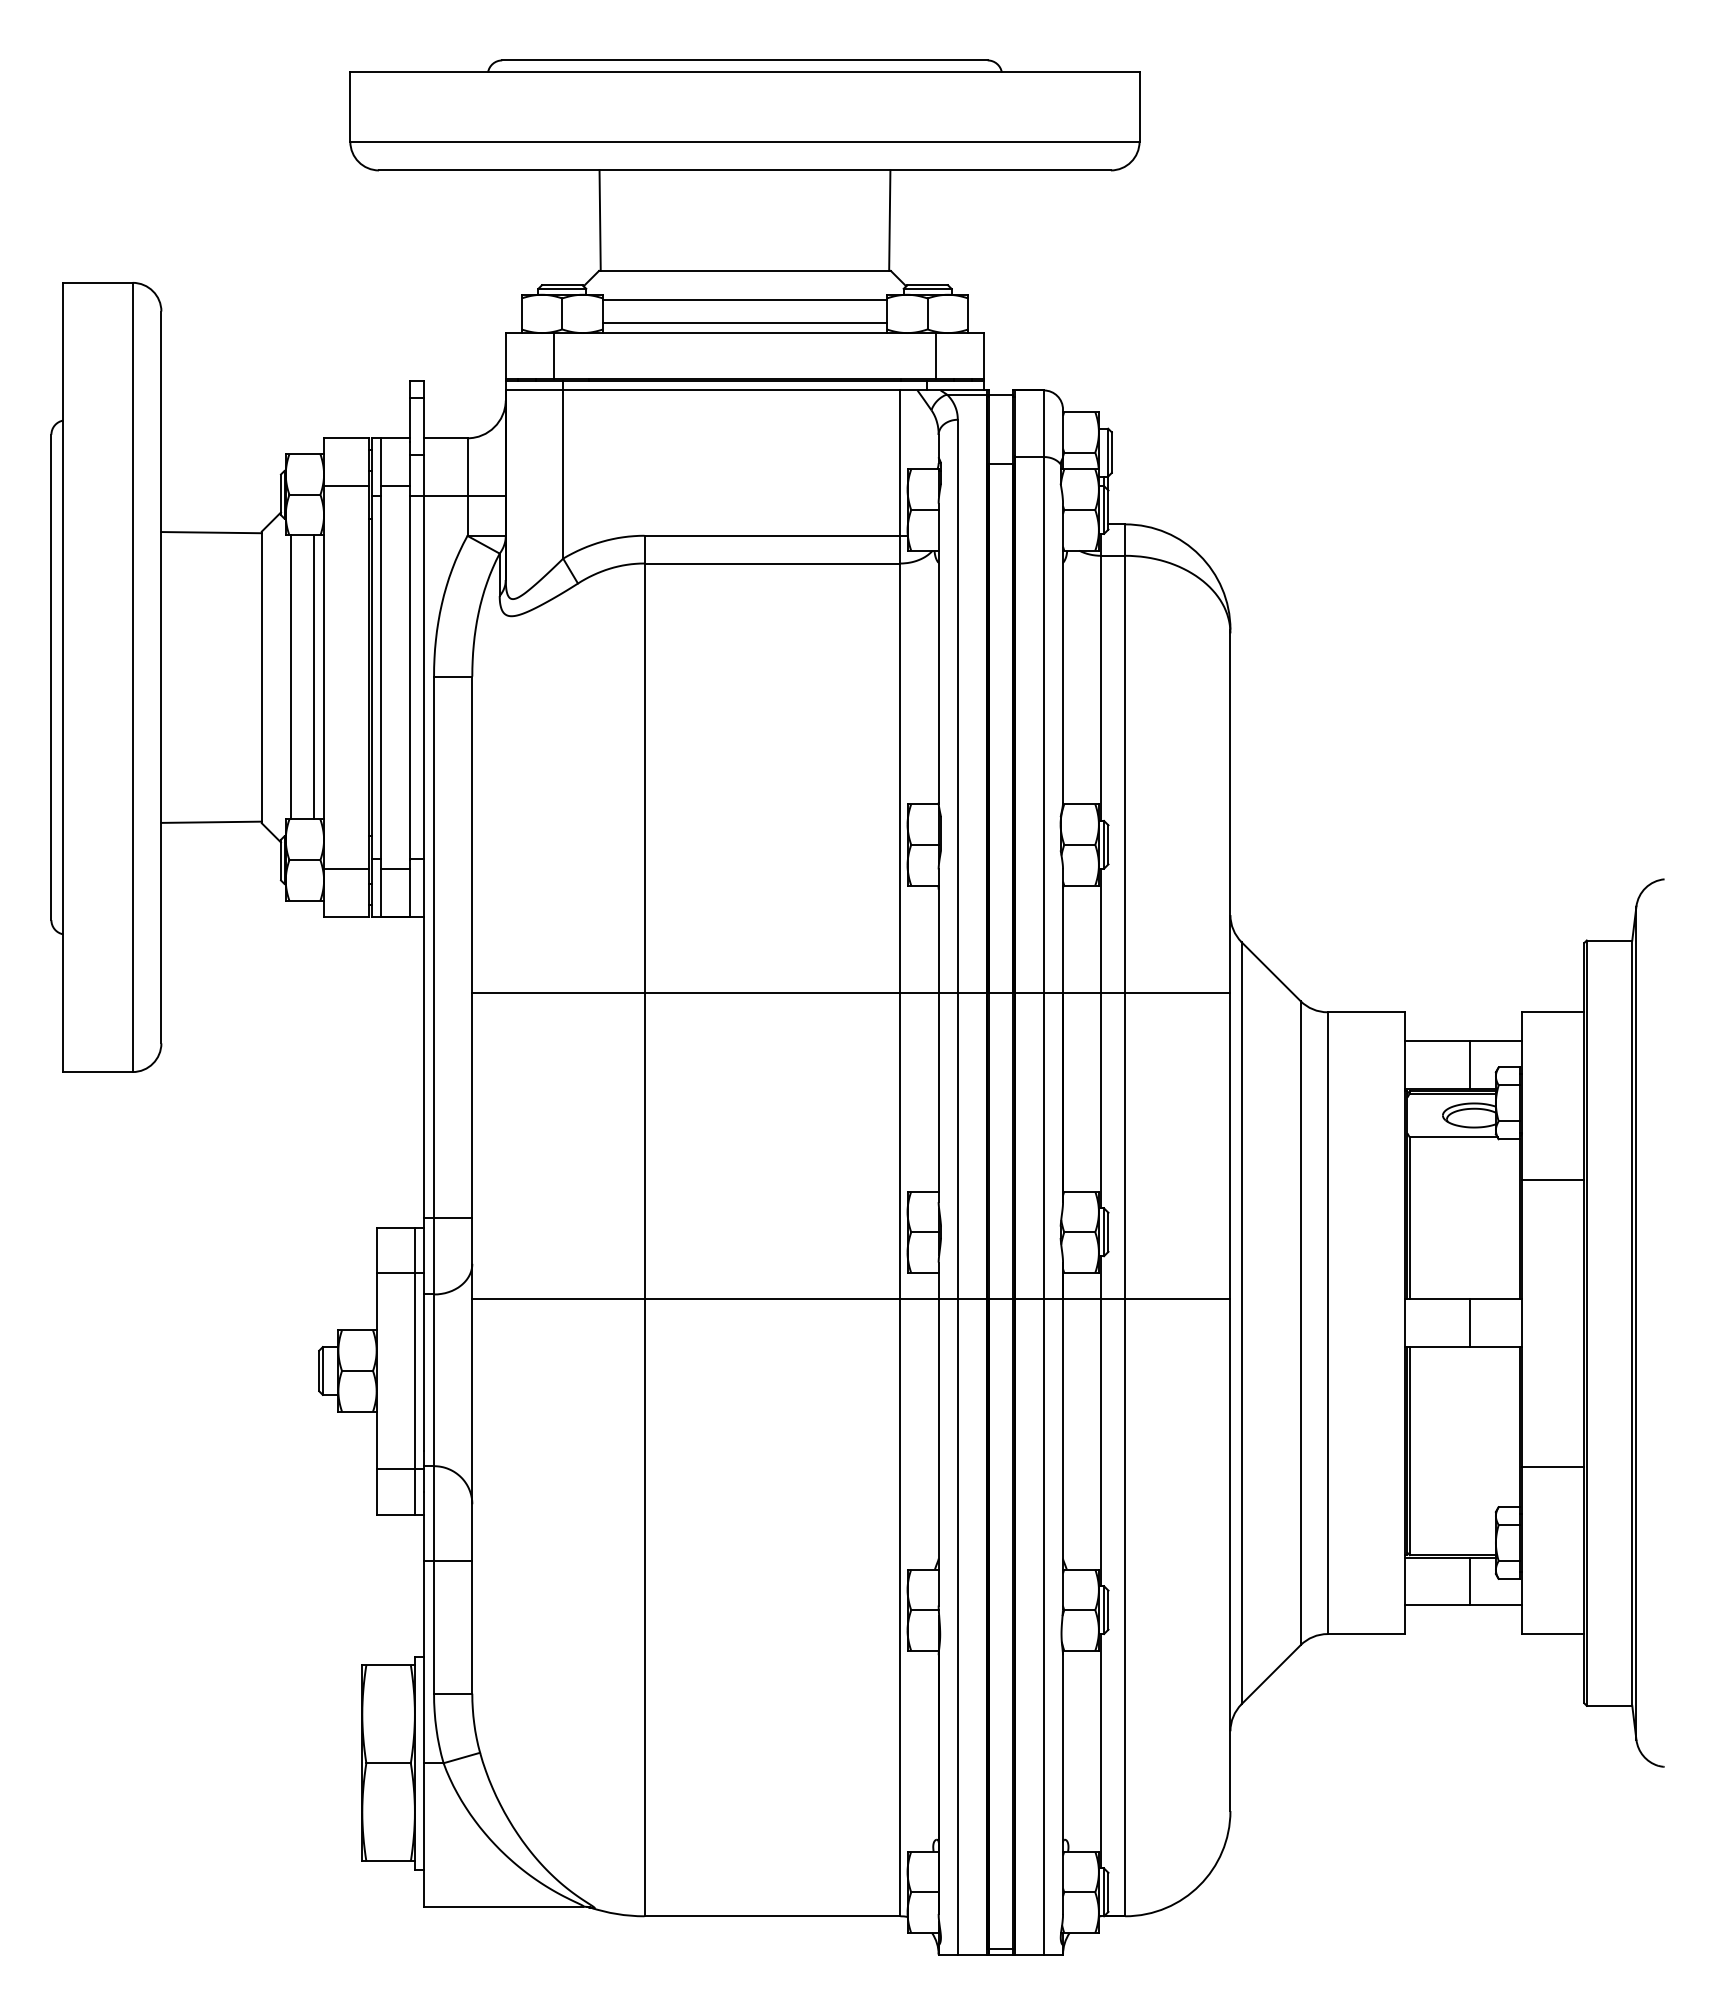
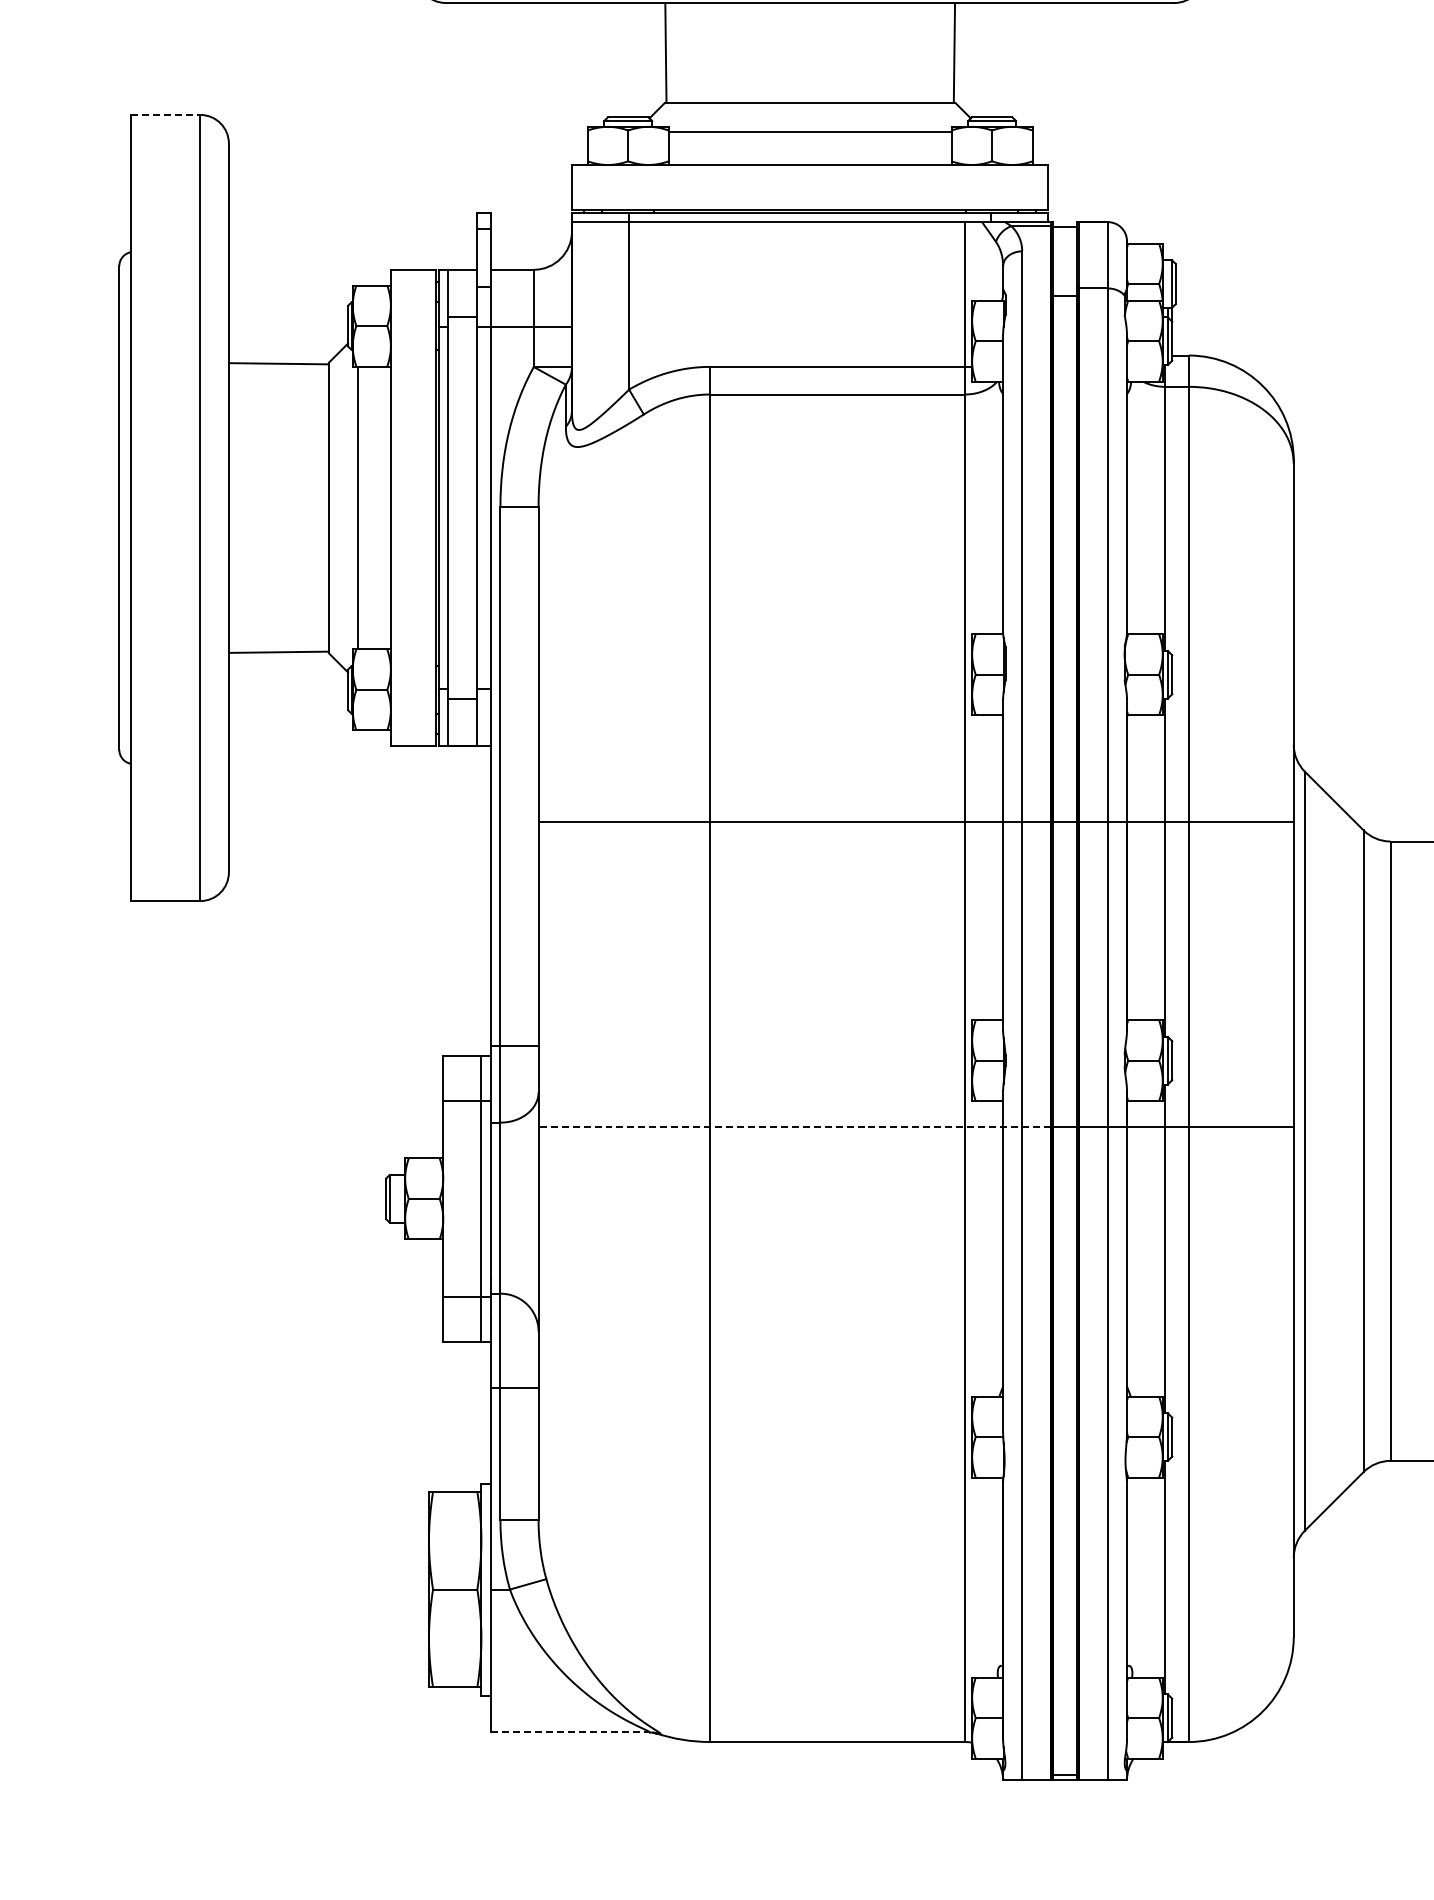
line: (98, 282) -> (166, 114), solid -> dashed
line: (744, 323) -> (809, 155), removed
line: (553, 355) -> (619, 187), removed
line: (936, 355) -> (1000, 187), removed
line: (346, 486) -> (413, 317), removed
line: (314, 677) -> (381, 508), removed
line: (346, 868) -> (413, 698), removed
line: (728, 1299) -> (793, 1127), solid -> dashed
line: (504, 1906) -> (570, 1732), solid -> dashed

